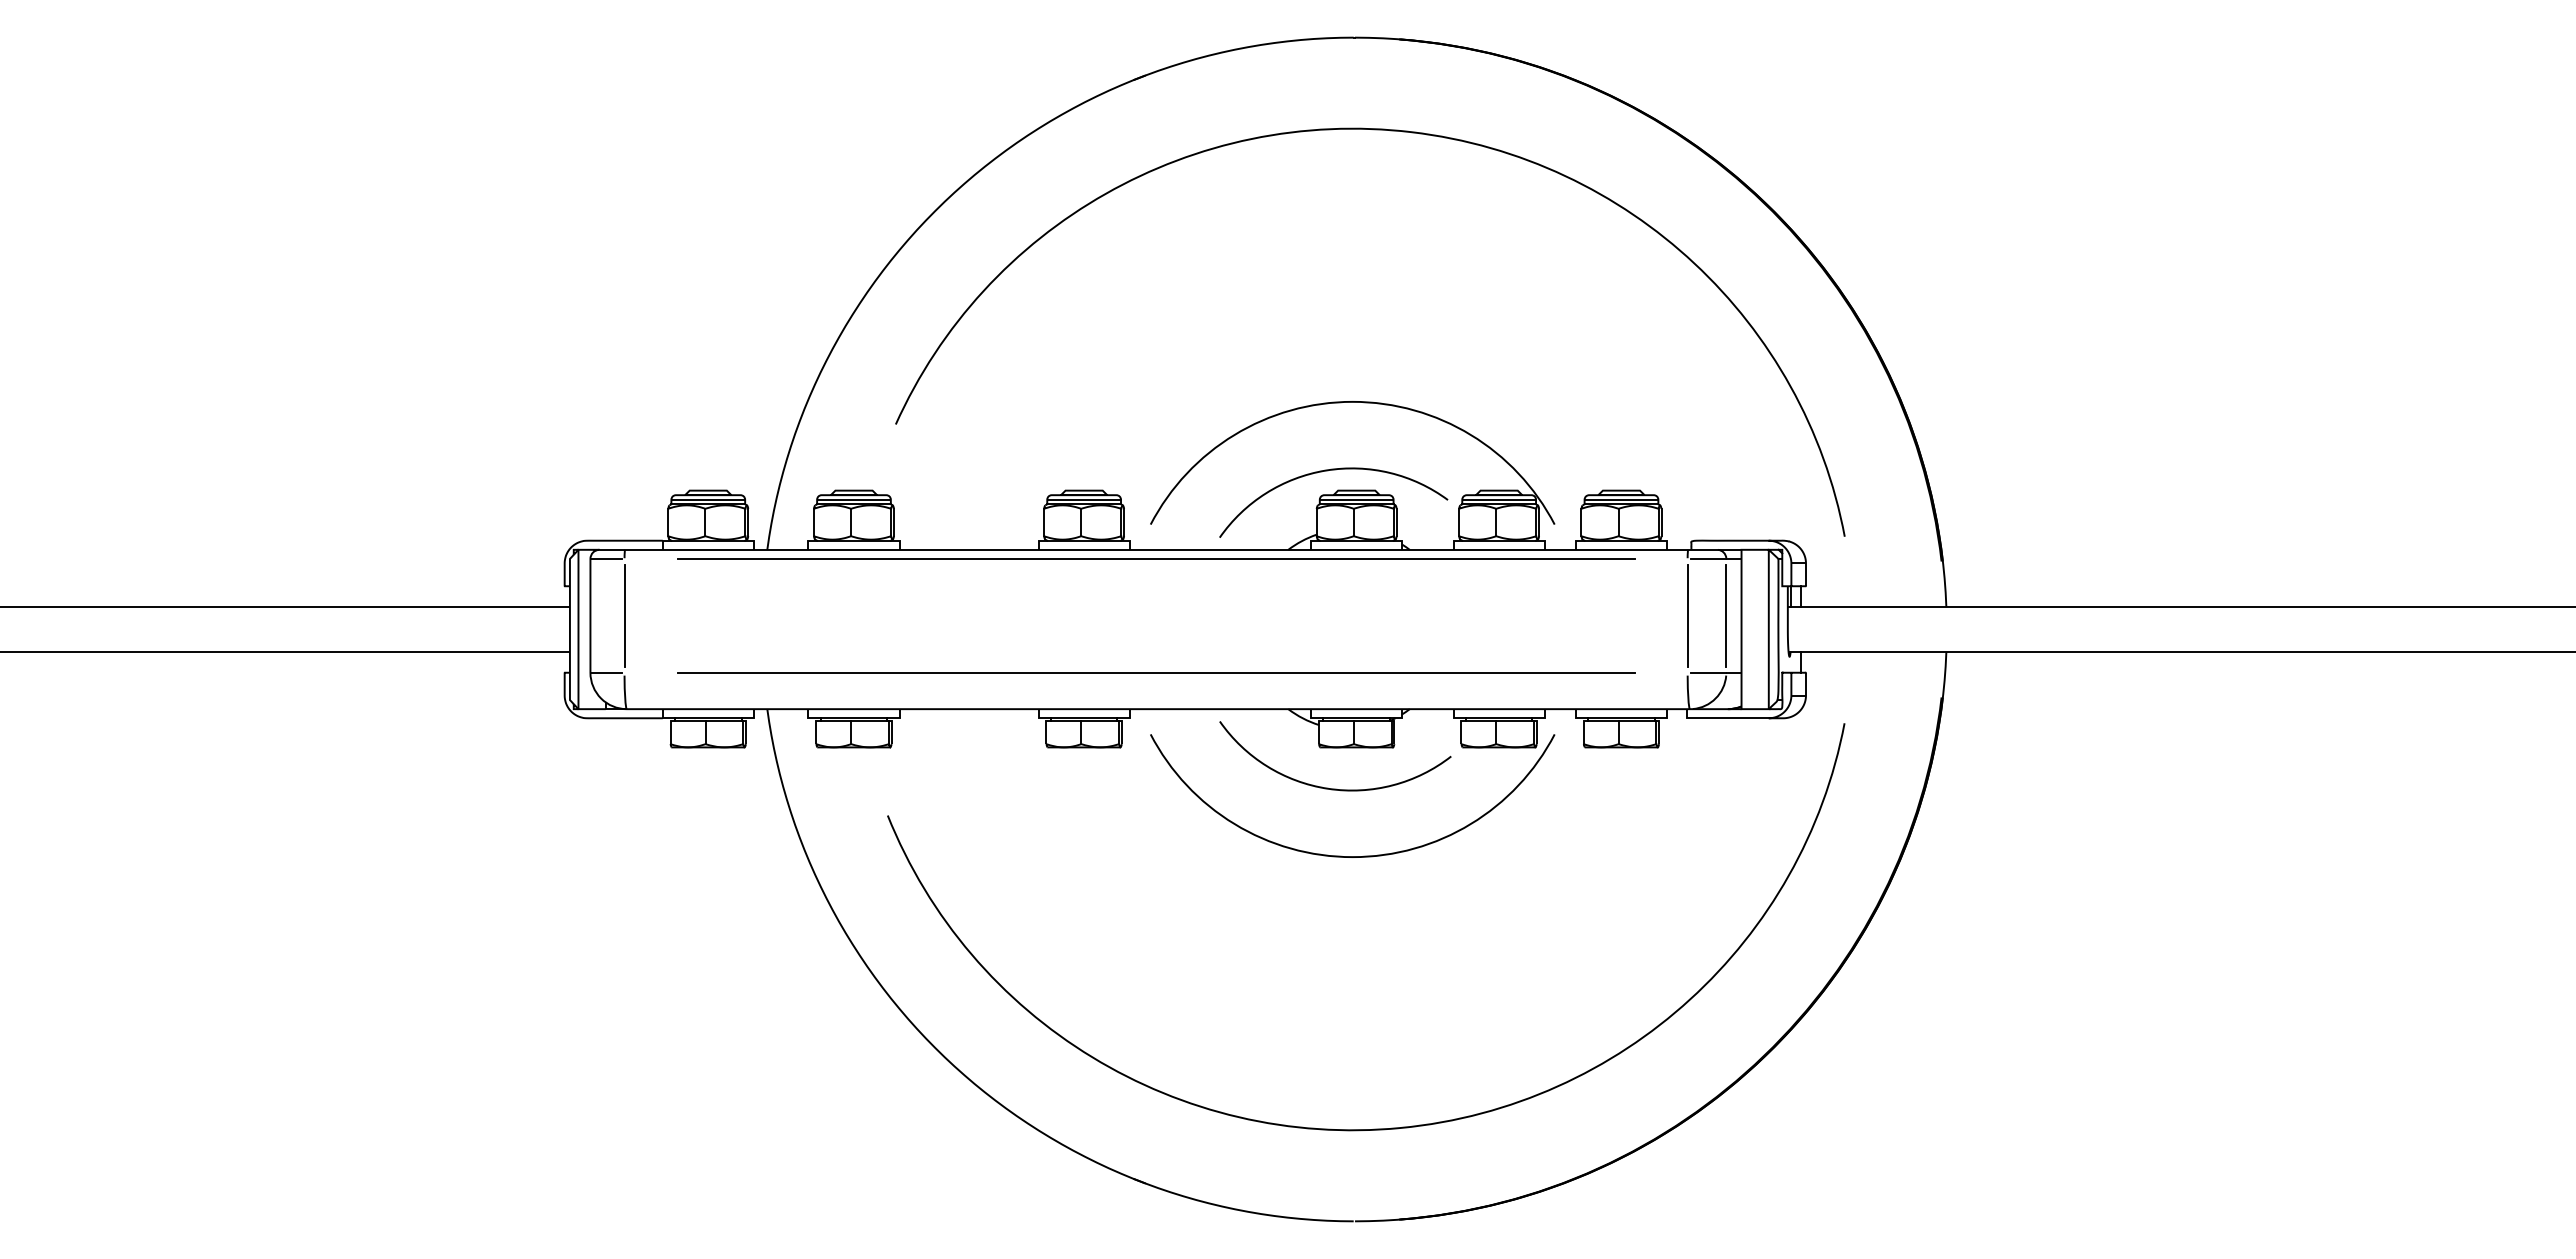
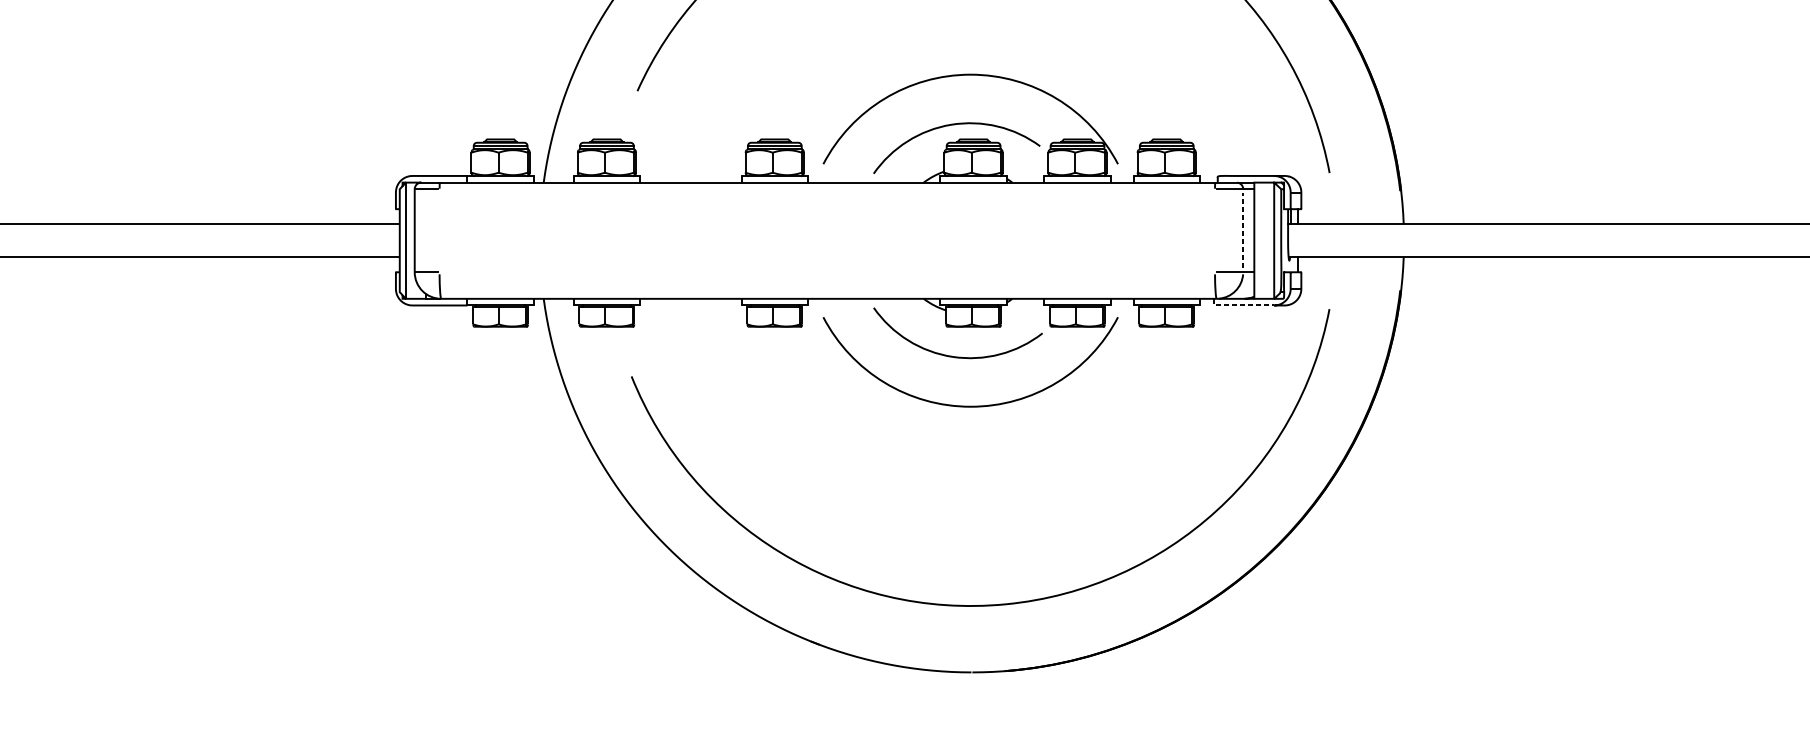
line: (1155, 558) -> (826, 188), removed
line: (624, 615) -> (439, 230), removed
line: (1687, 615) -> (1214, 230), removed
line: (1726, 615) -> (1243, 230), solid -> dashed
line: (1155, 672) -> (826, 272), removed
line: (1722, 718) -> (1240, 305), solid -> dashed

